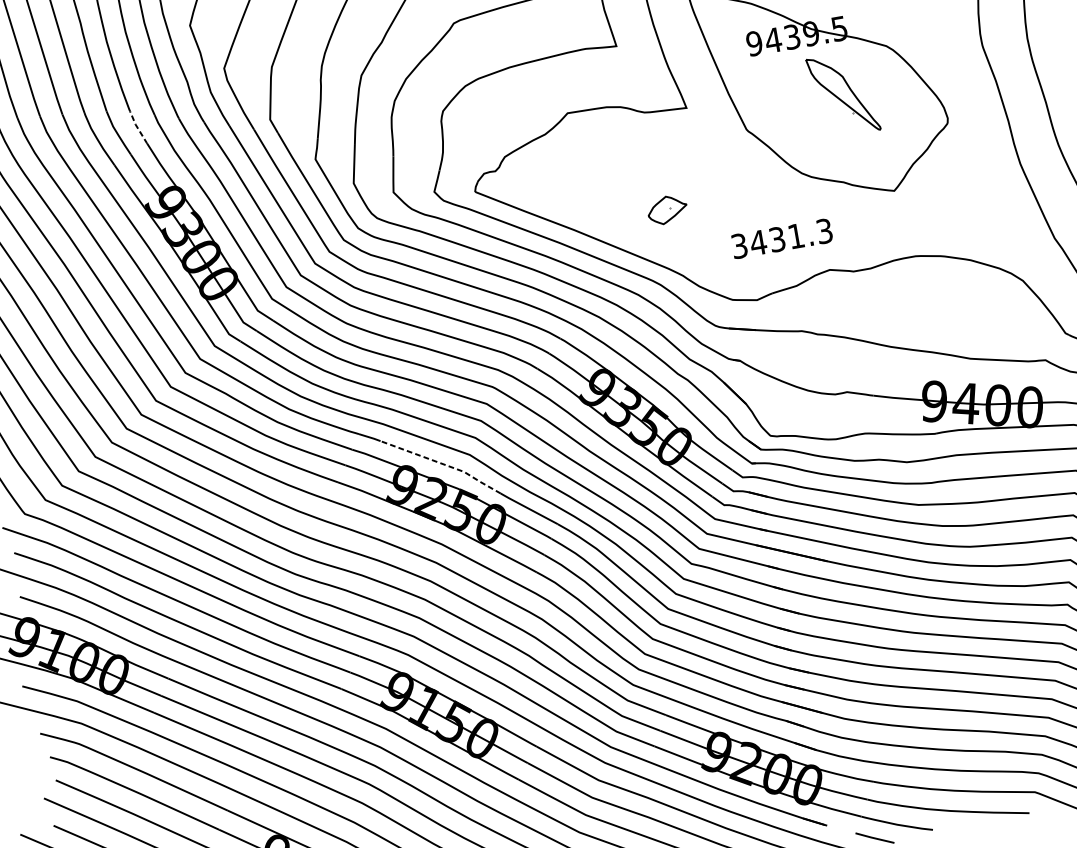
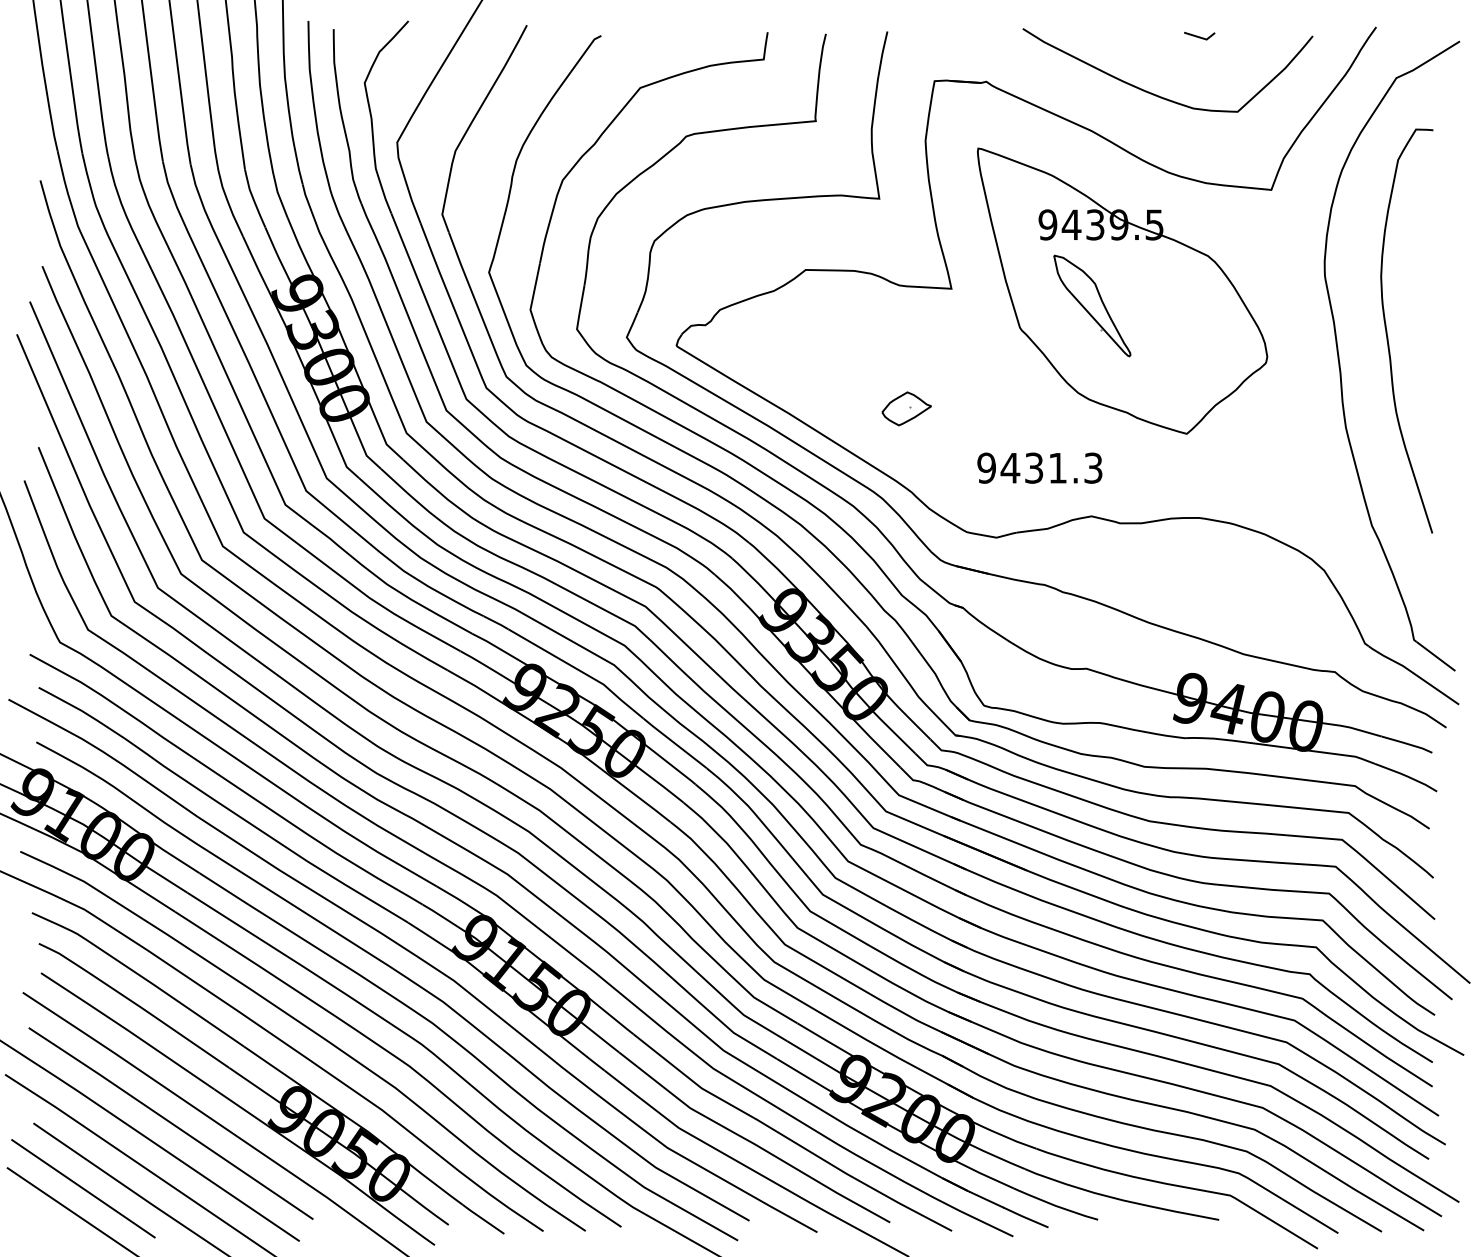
part: (843, 94) -> (1092, 305), moved
line: (137, 127) -> (279, 196), dashed -> solid
text: (739, 245) -> (986, 467), 3431.3 -> 9431.3
line: (443, 464) -> (579, 670), dashed -> solid
line: (841, 829) -> (986, 1199), added

